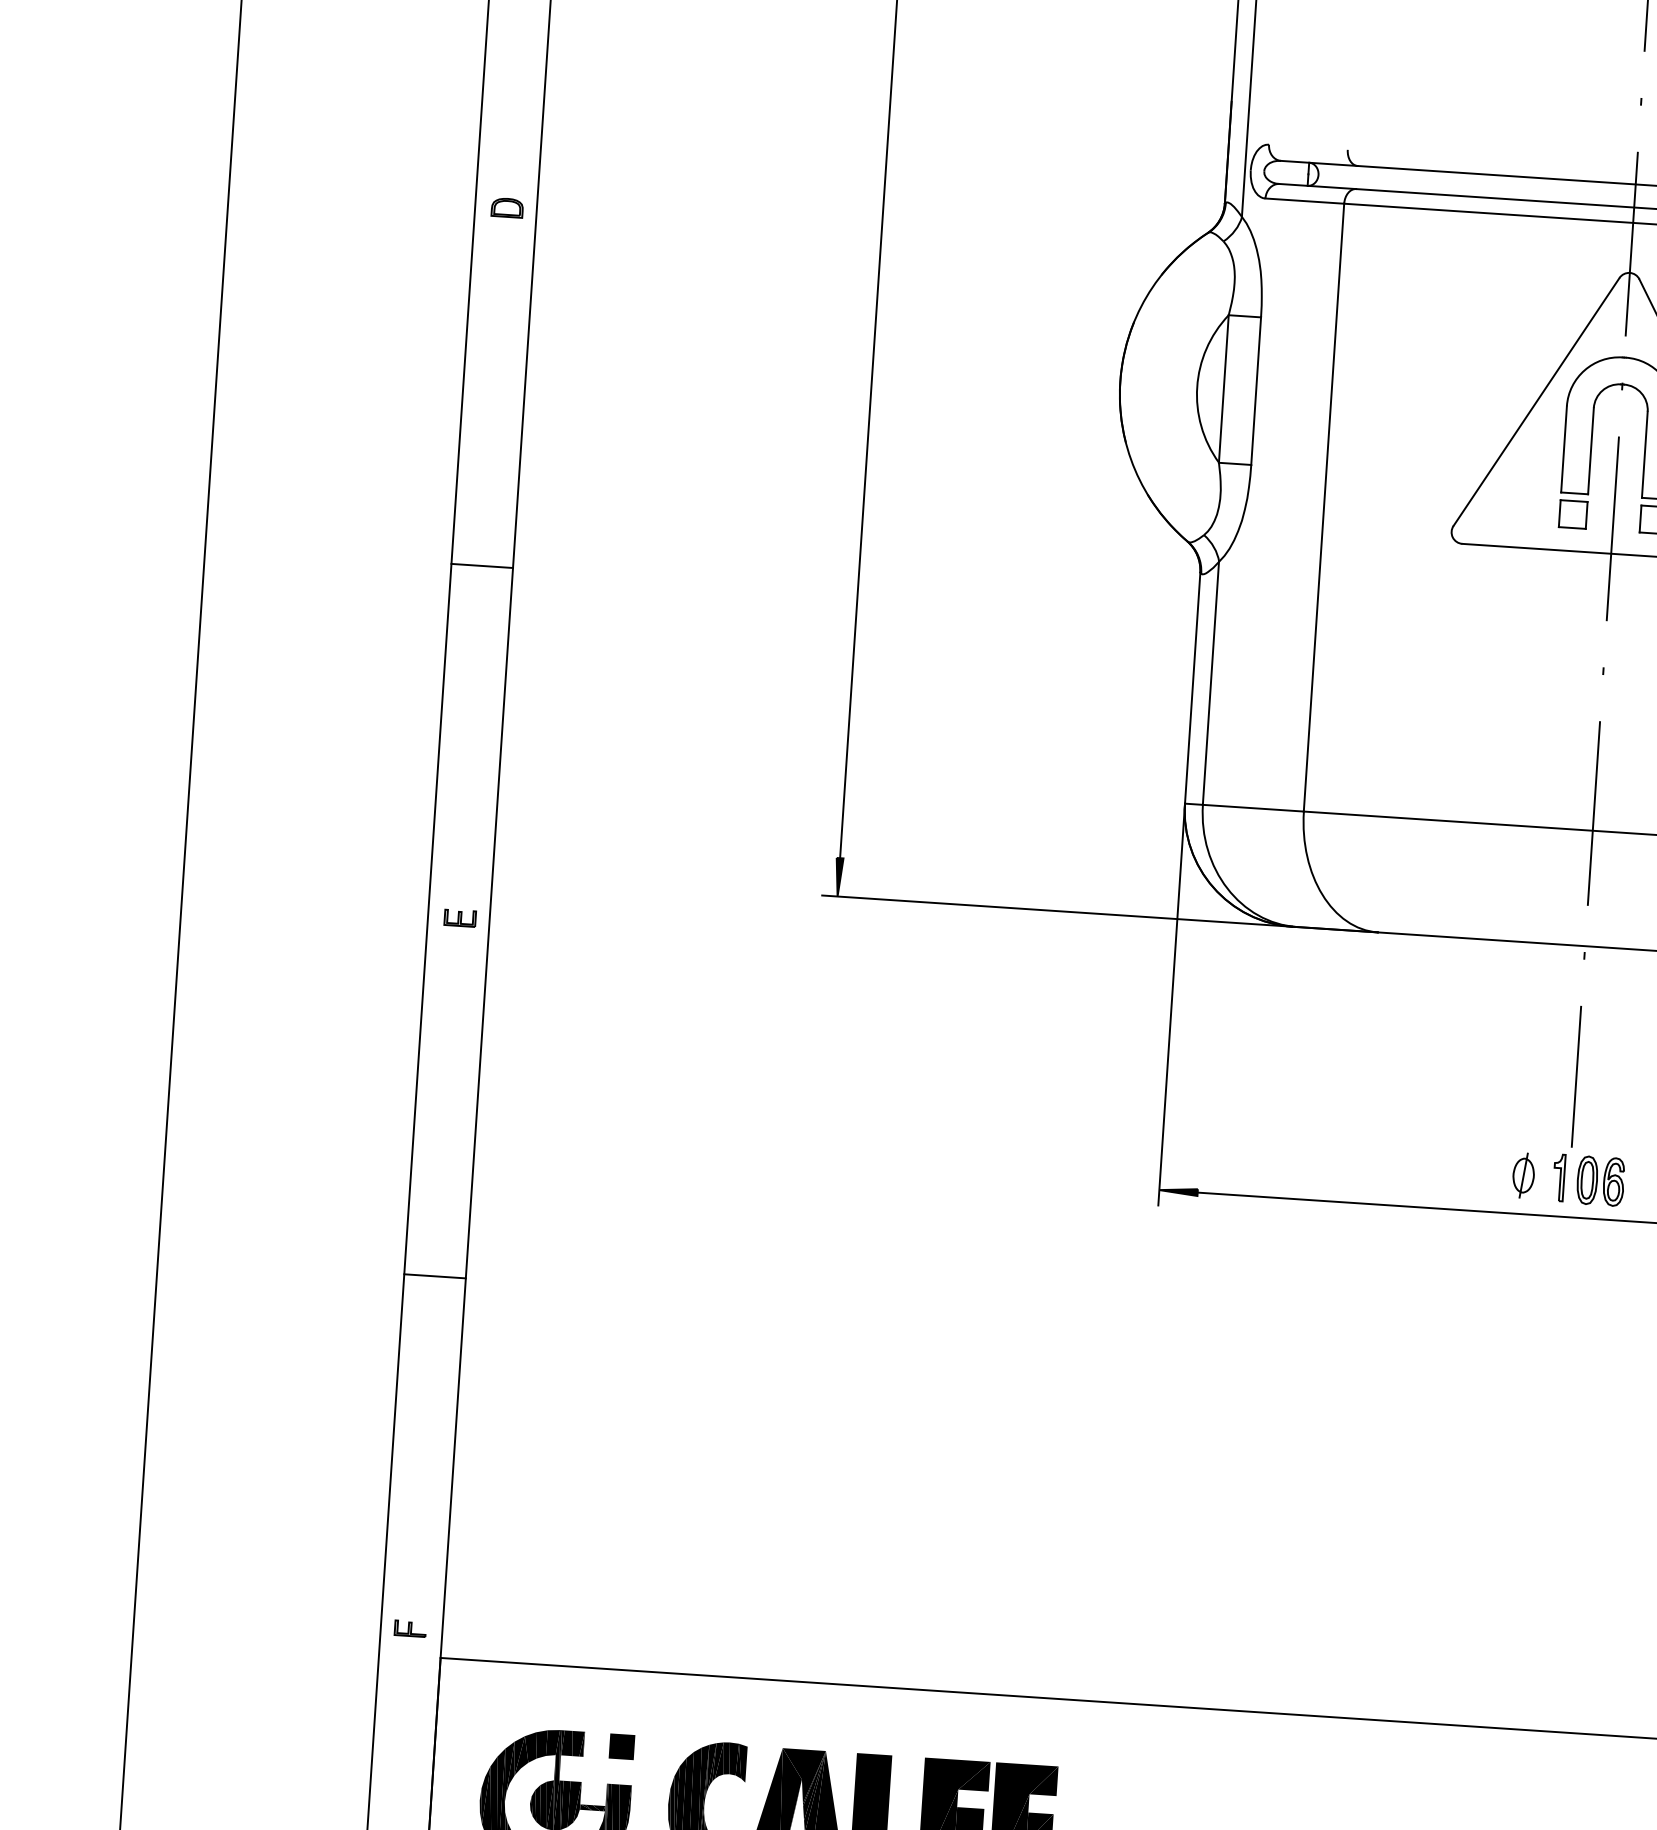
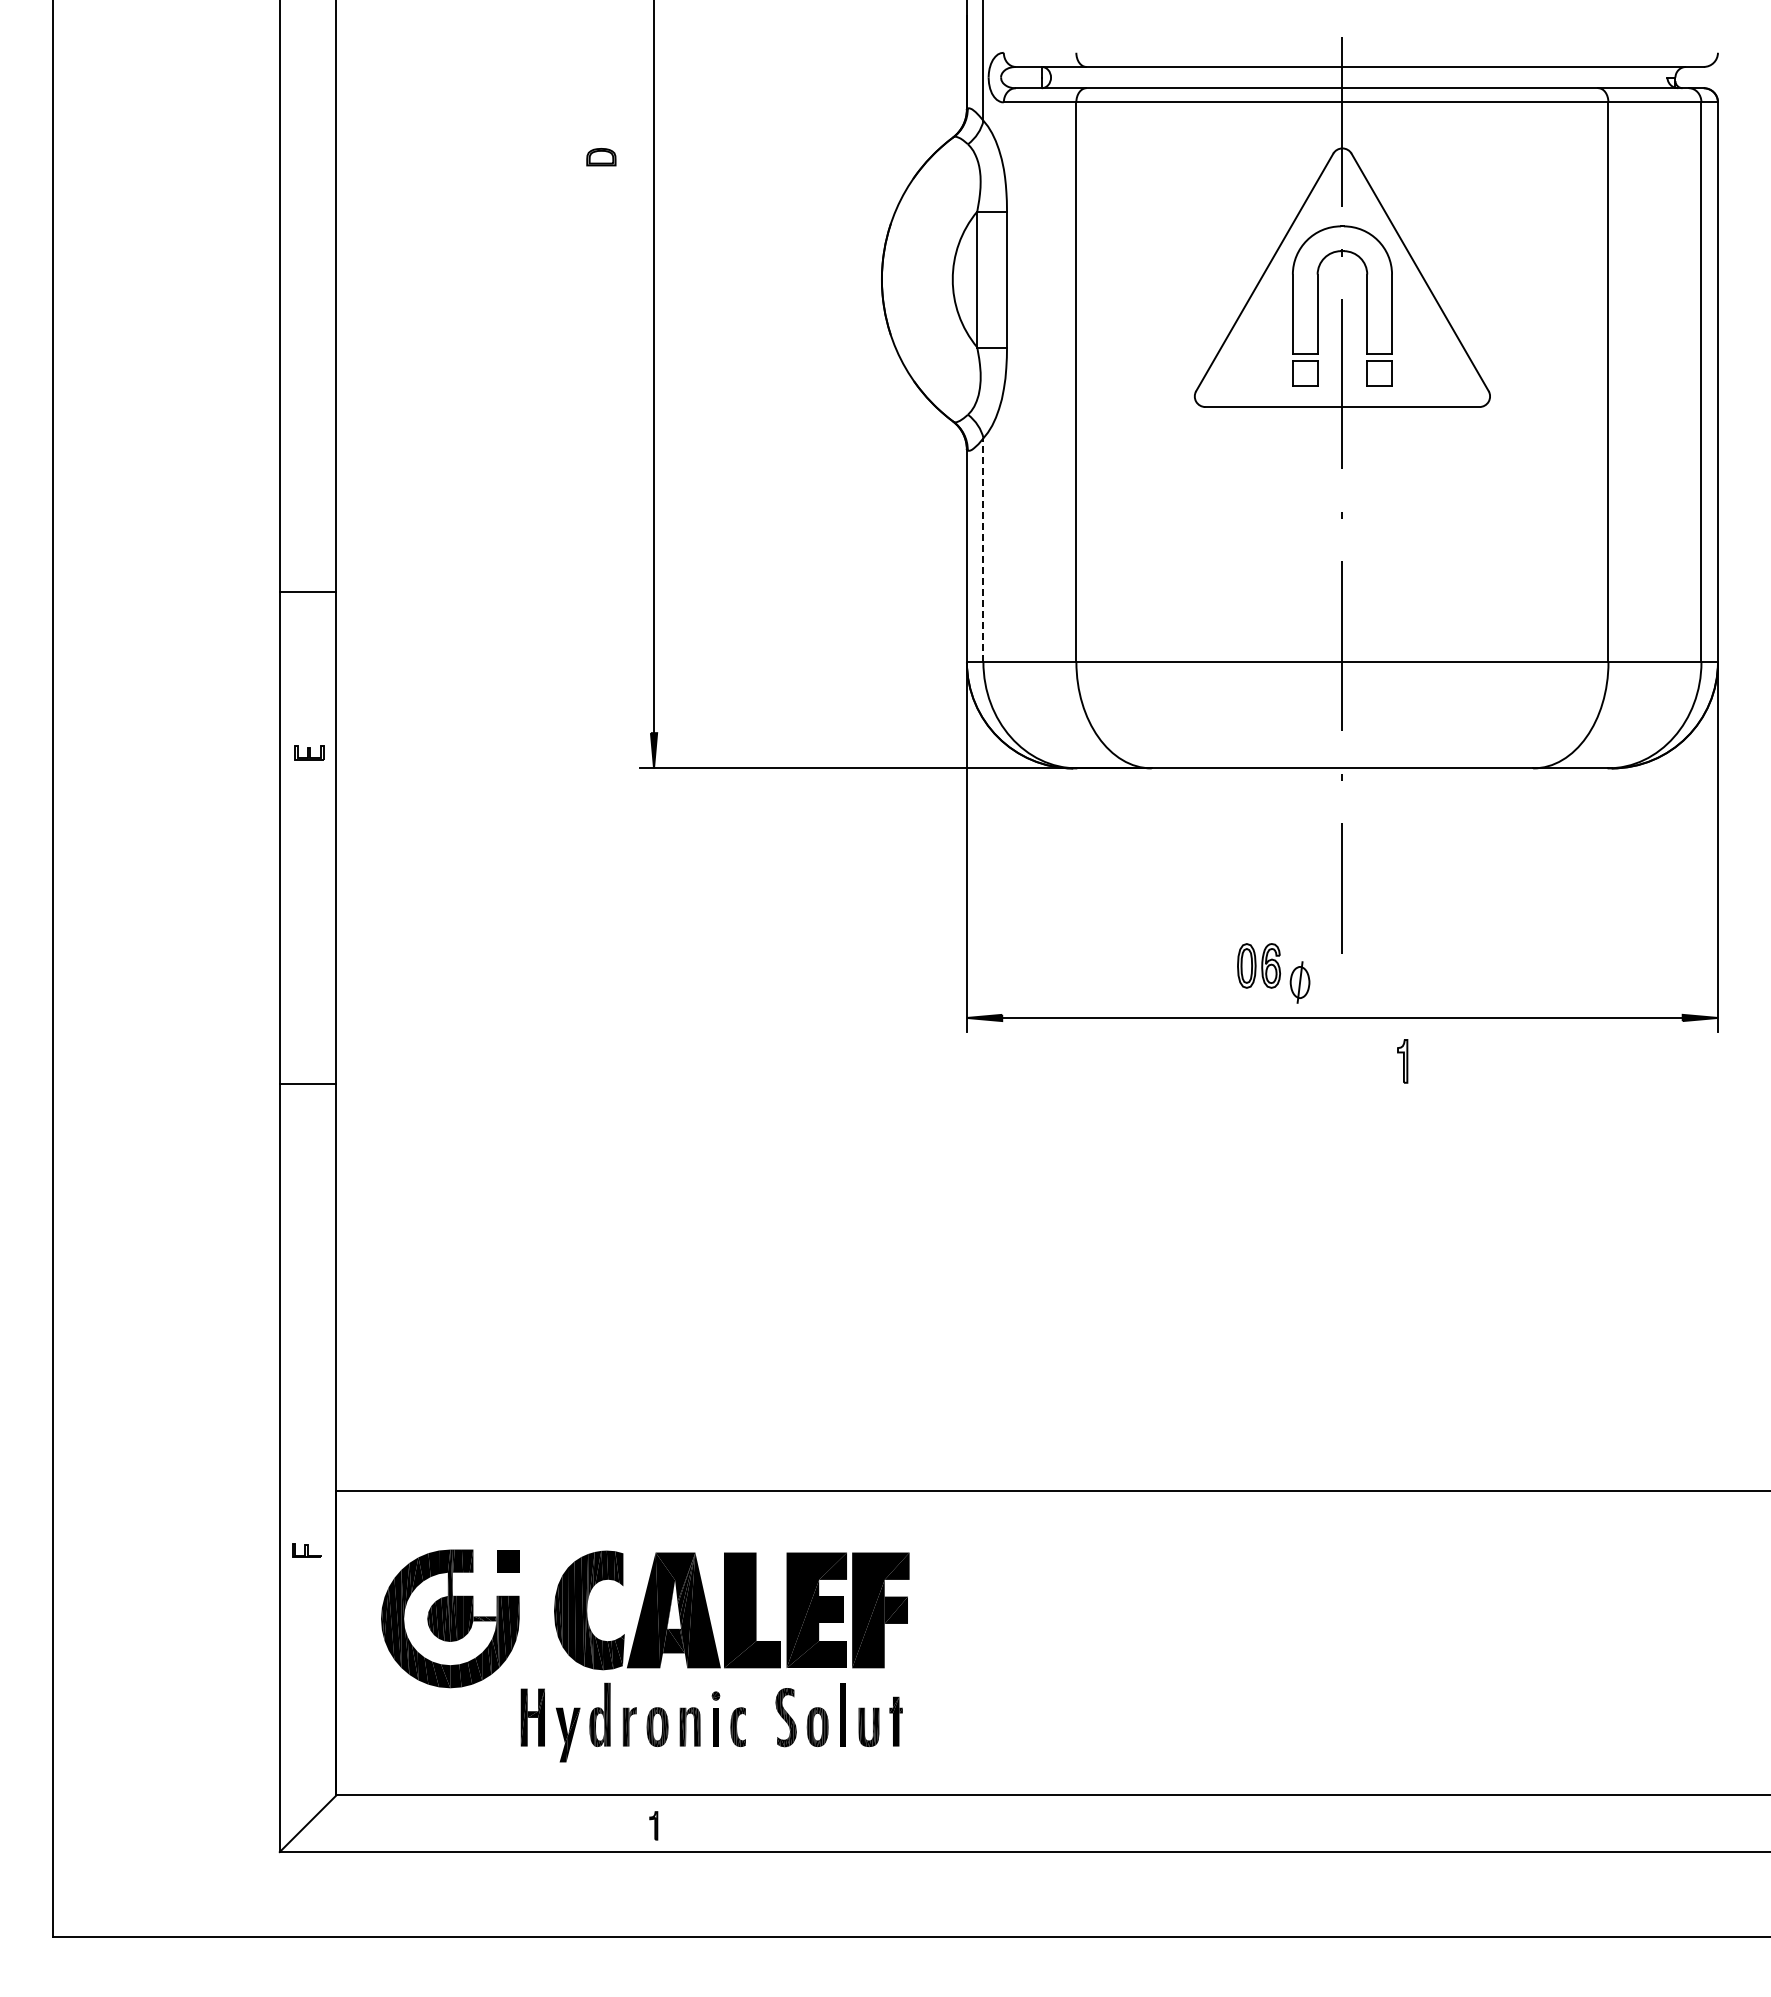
part: (507, 208) -> (601, 157), moved
line: (481, 565) -> (307, 591), moved
line: (1211, 683) -> (983, 550), solid -> dashed
part: (460, 917) -> (309, 752), moved
part: (1558, 1177) -> (1402, 1061), moved
part: (1601, 1180) -> (1259, 965), moved
line: (434, 1276) -> (307, 1084), moved
part: (409, 1628) -> (306, 1550), moved

